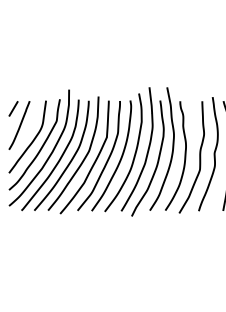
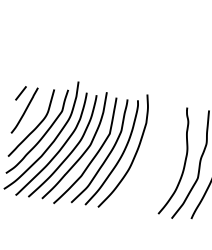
part: (147, 151) -> (148, 153), removed

